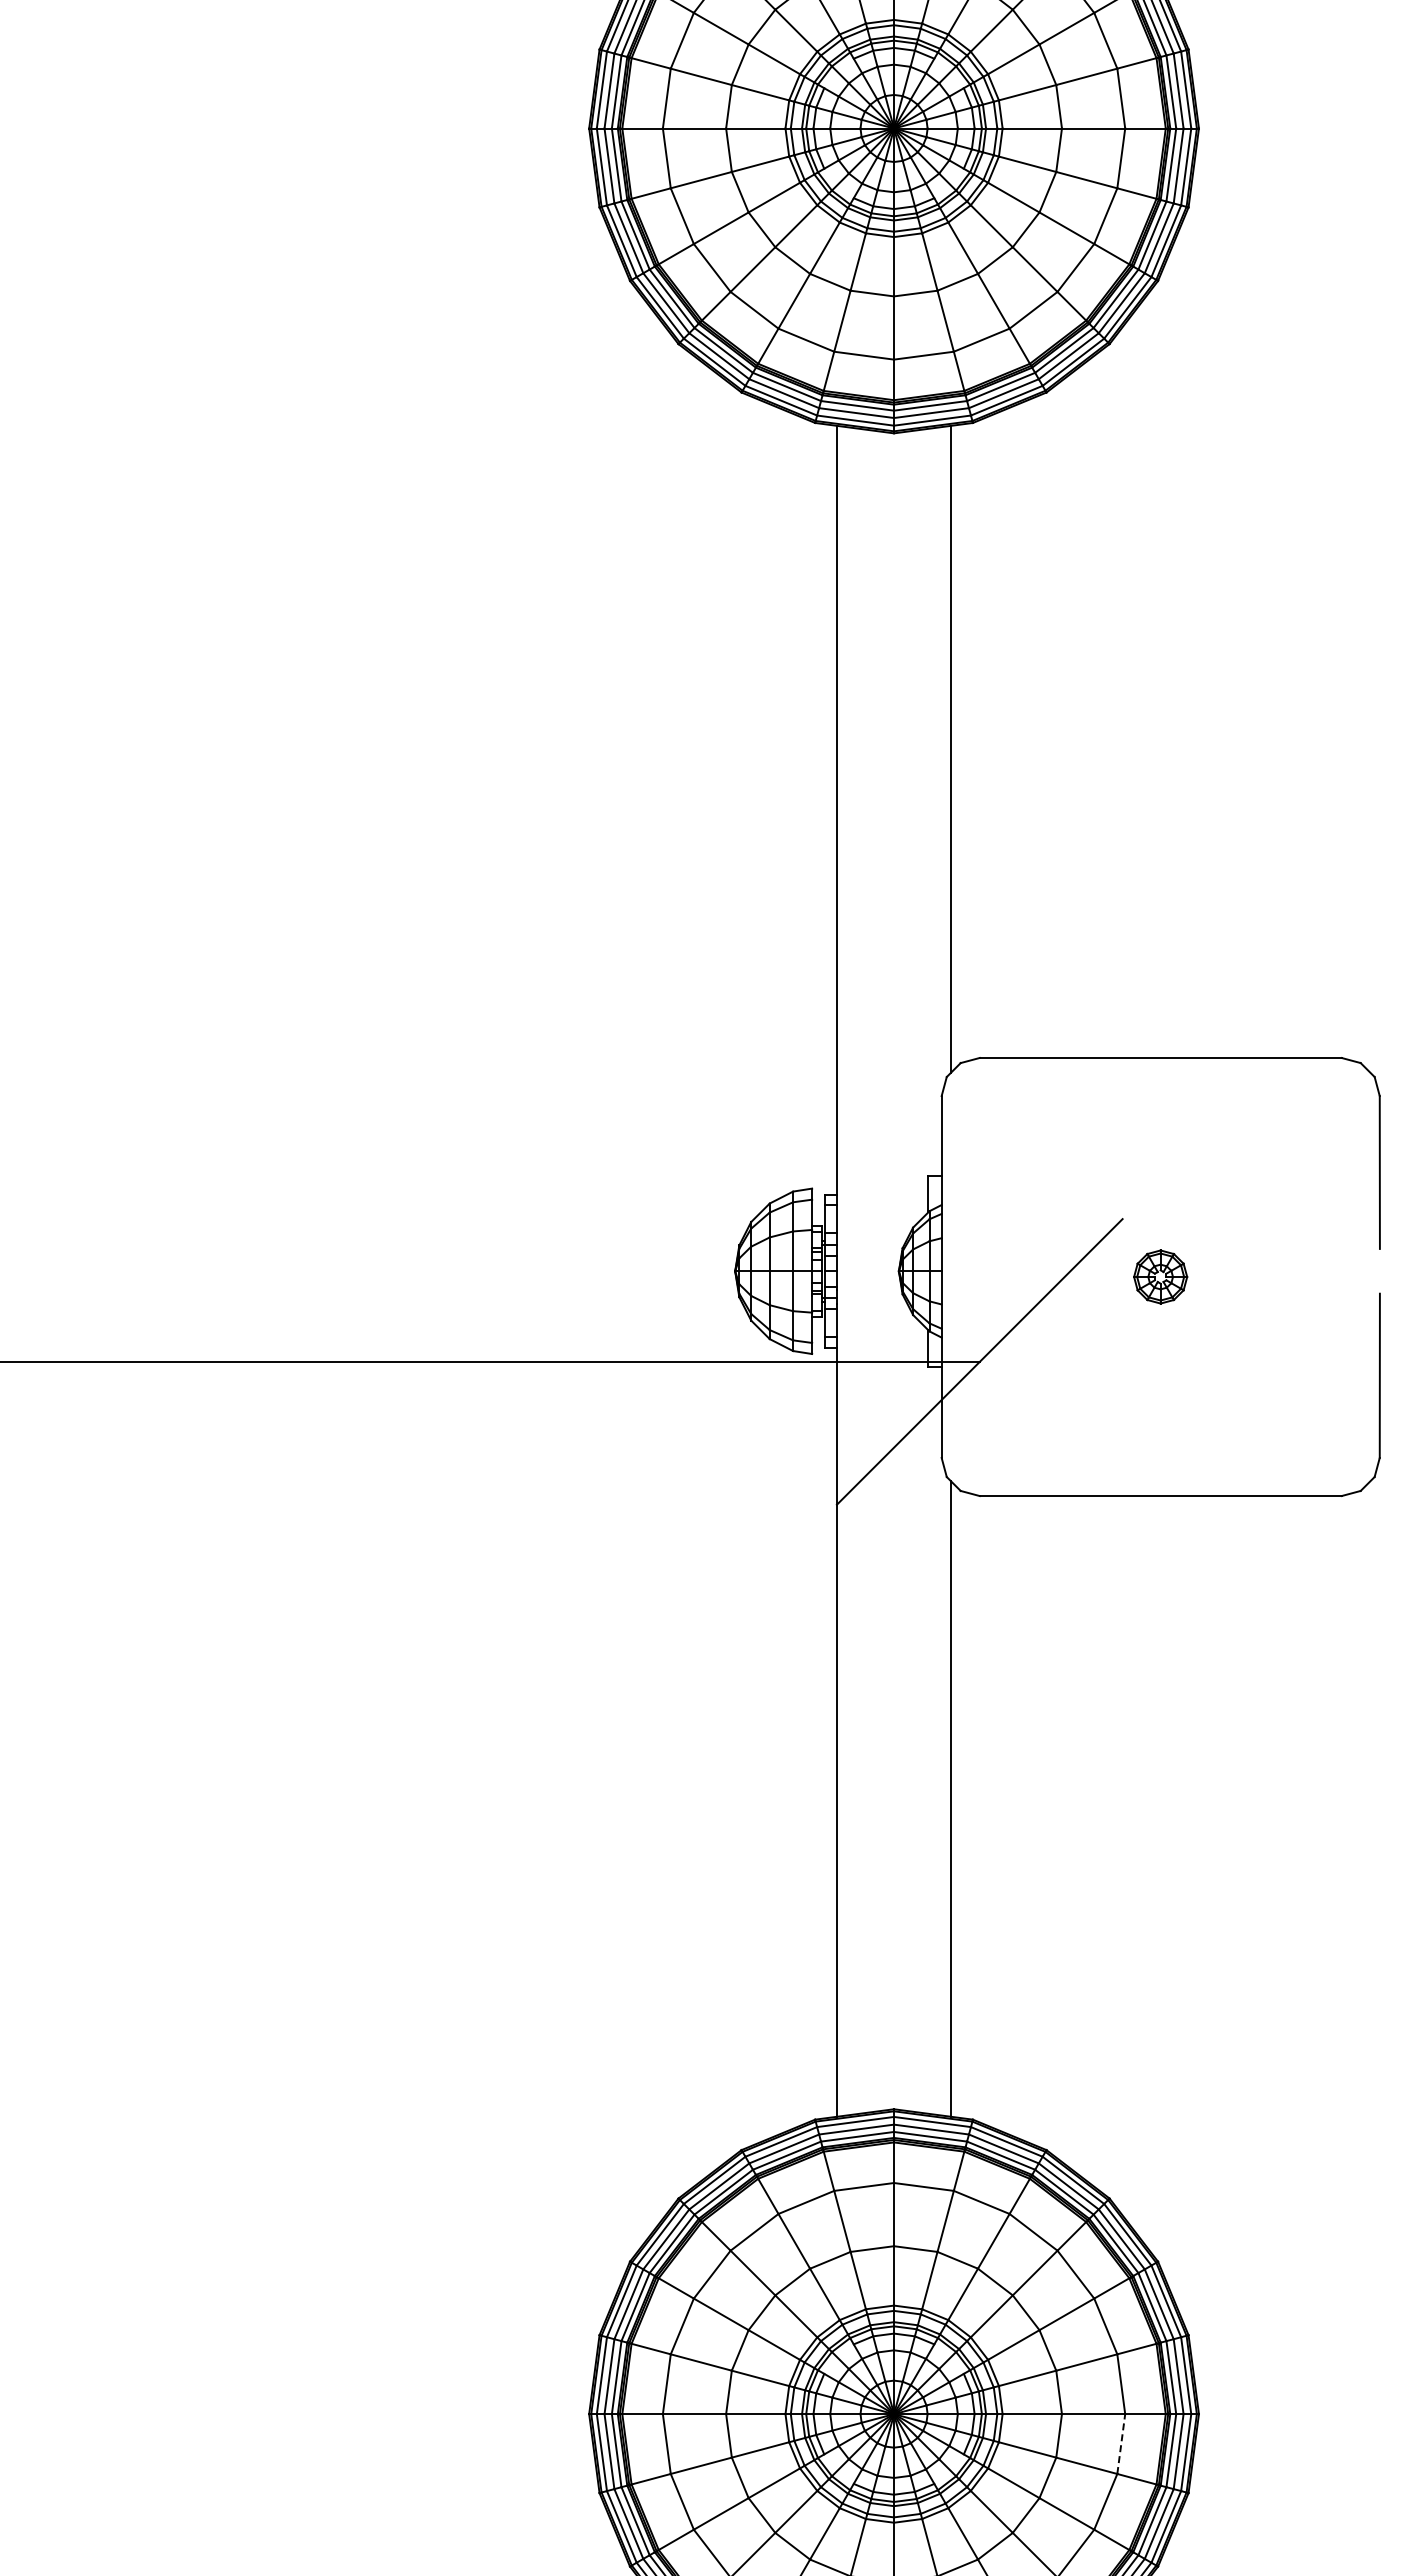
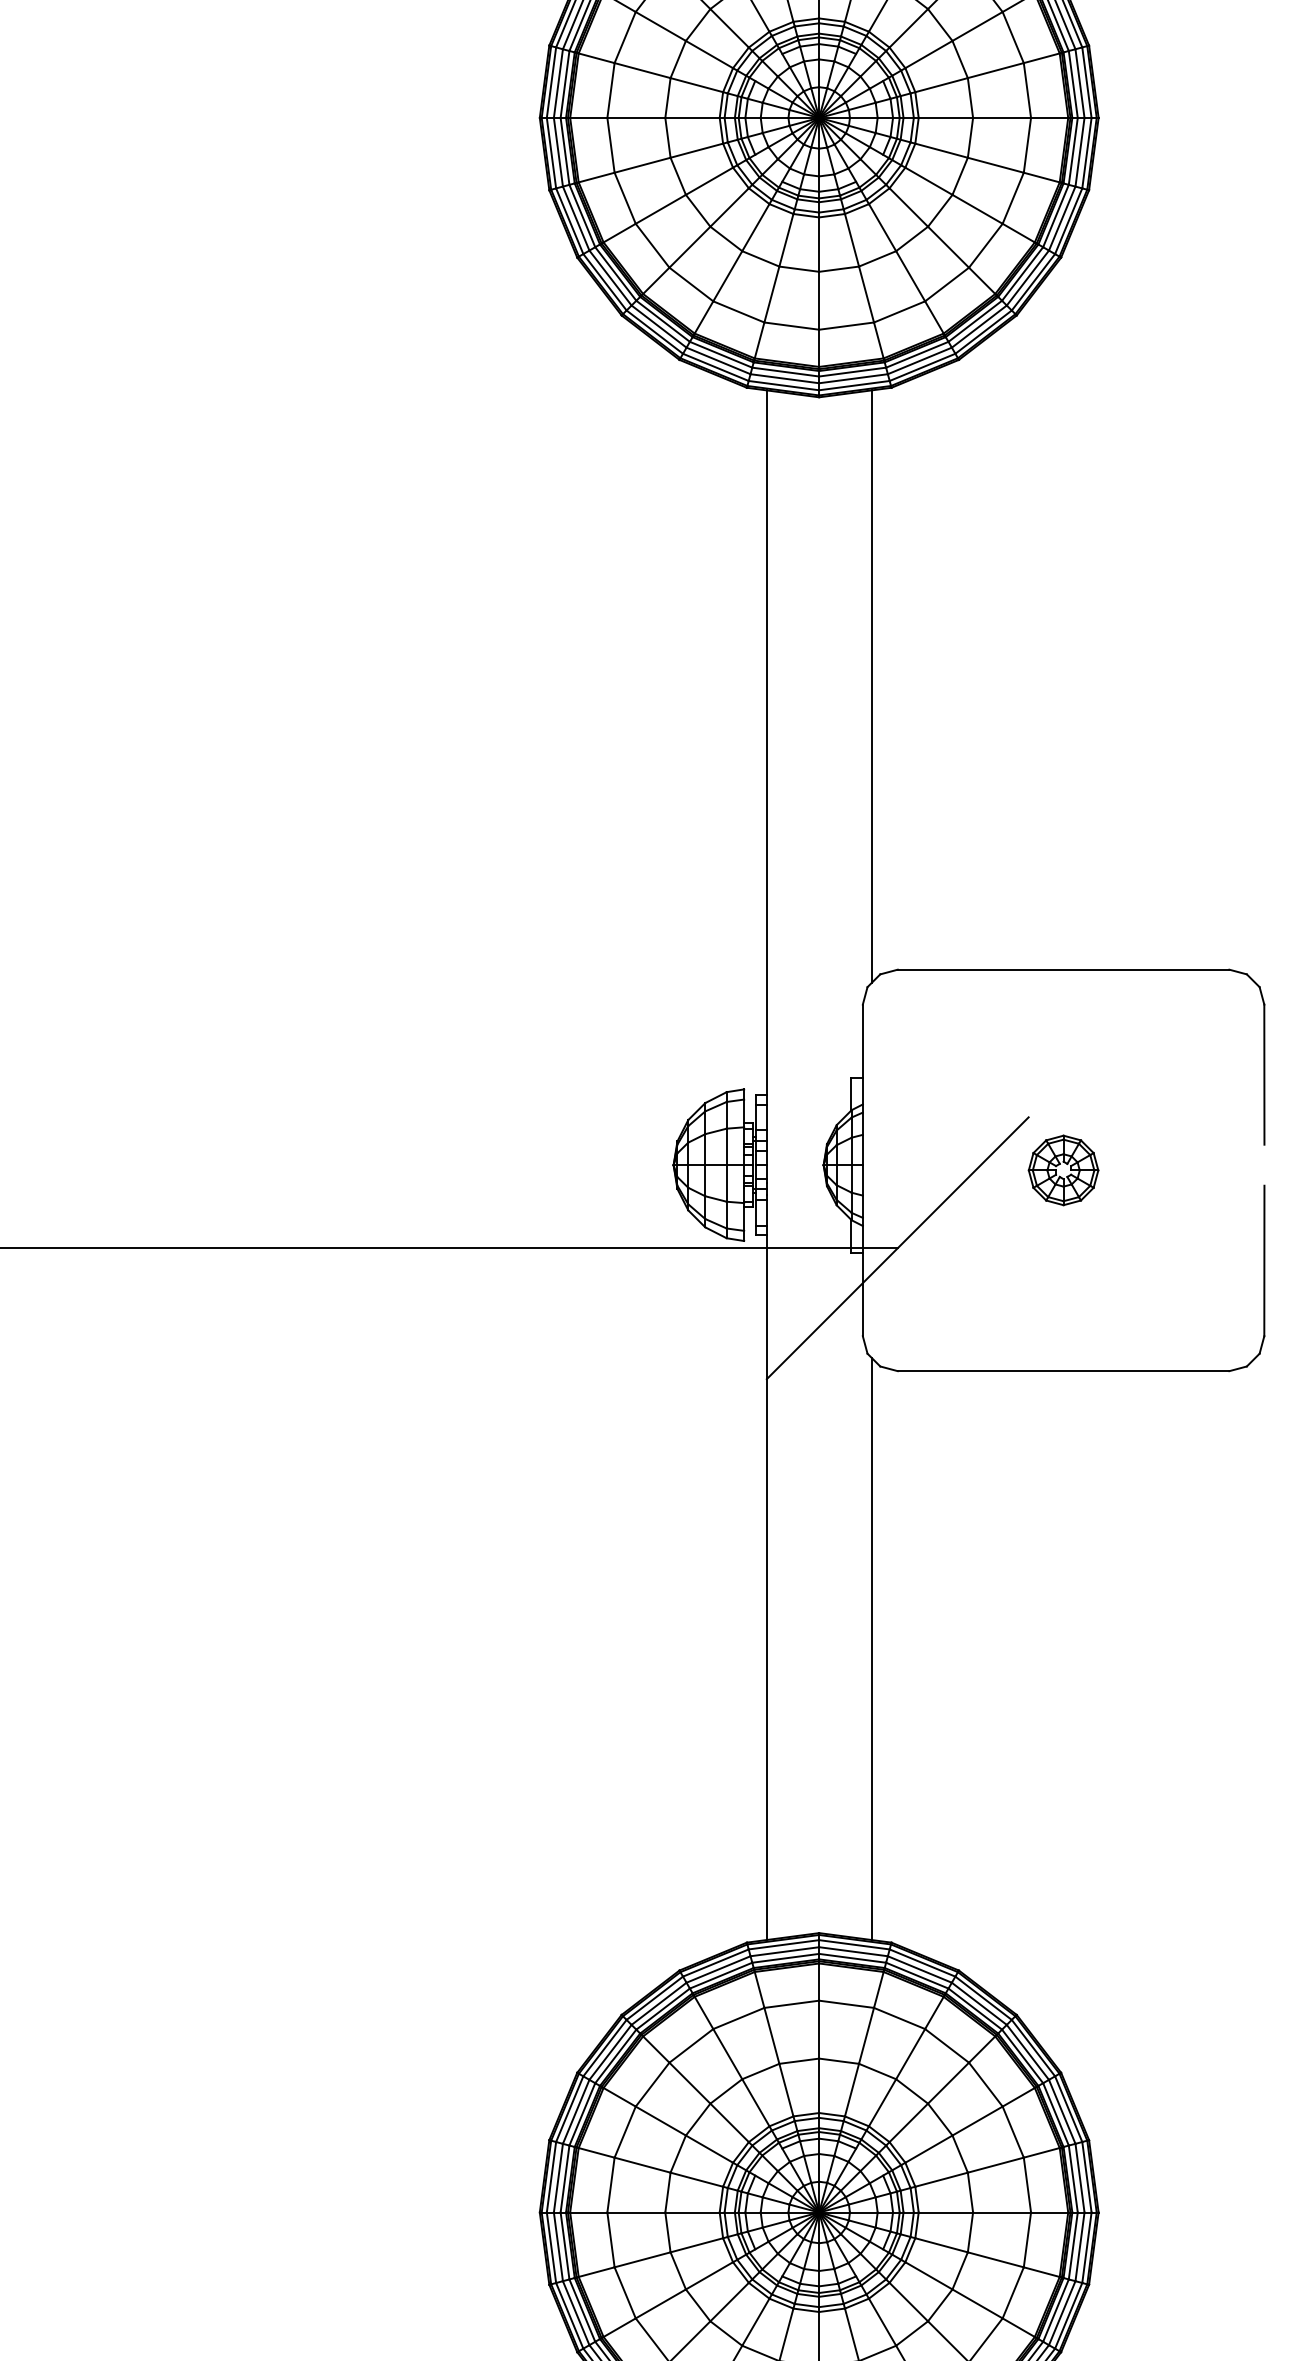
part: (1160, 1276) -> (1063, 1169), size x1.43
line: (1121, 2443) -> (1027, 2239), dashed -> solid

